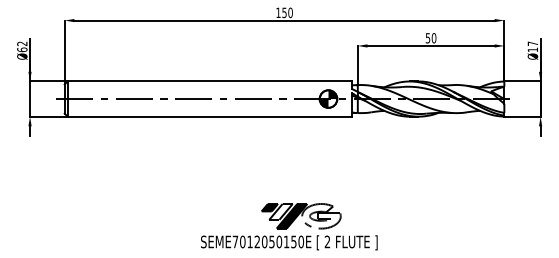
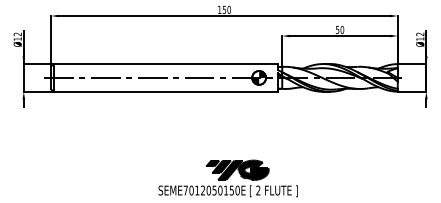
text: (532, 43) -> (419, 34), Ø17 -> Ø12
text: (22, 49) -> (17, 38), Ø62 -> Ø12
fill: (280, 211) -> (221, 166), added
fill: (321, 216) -> (253, 170), added

